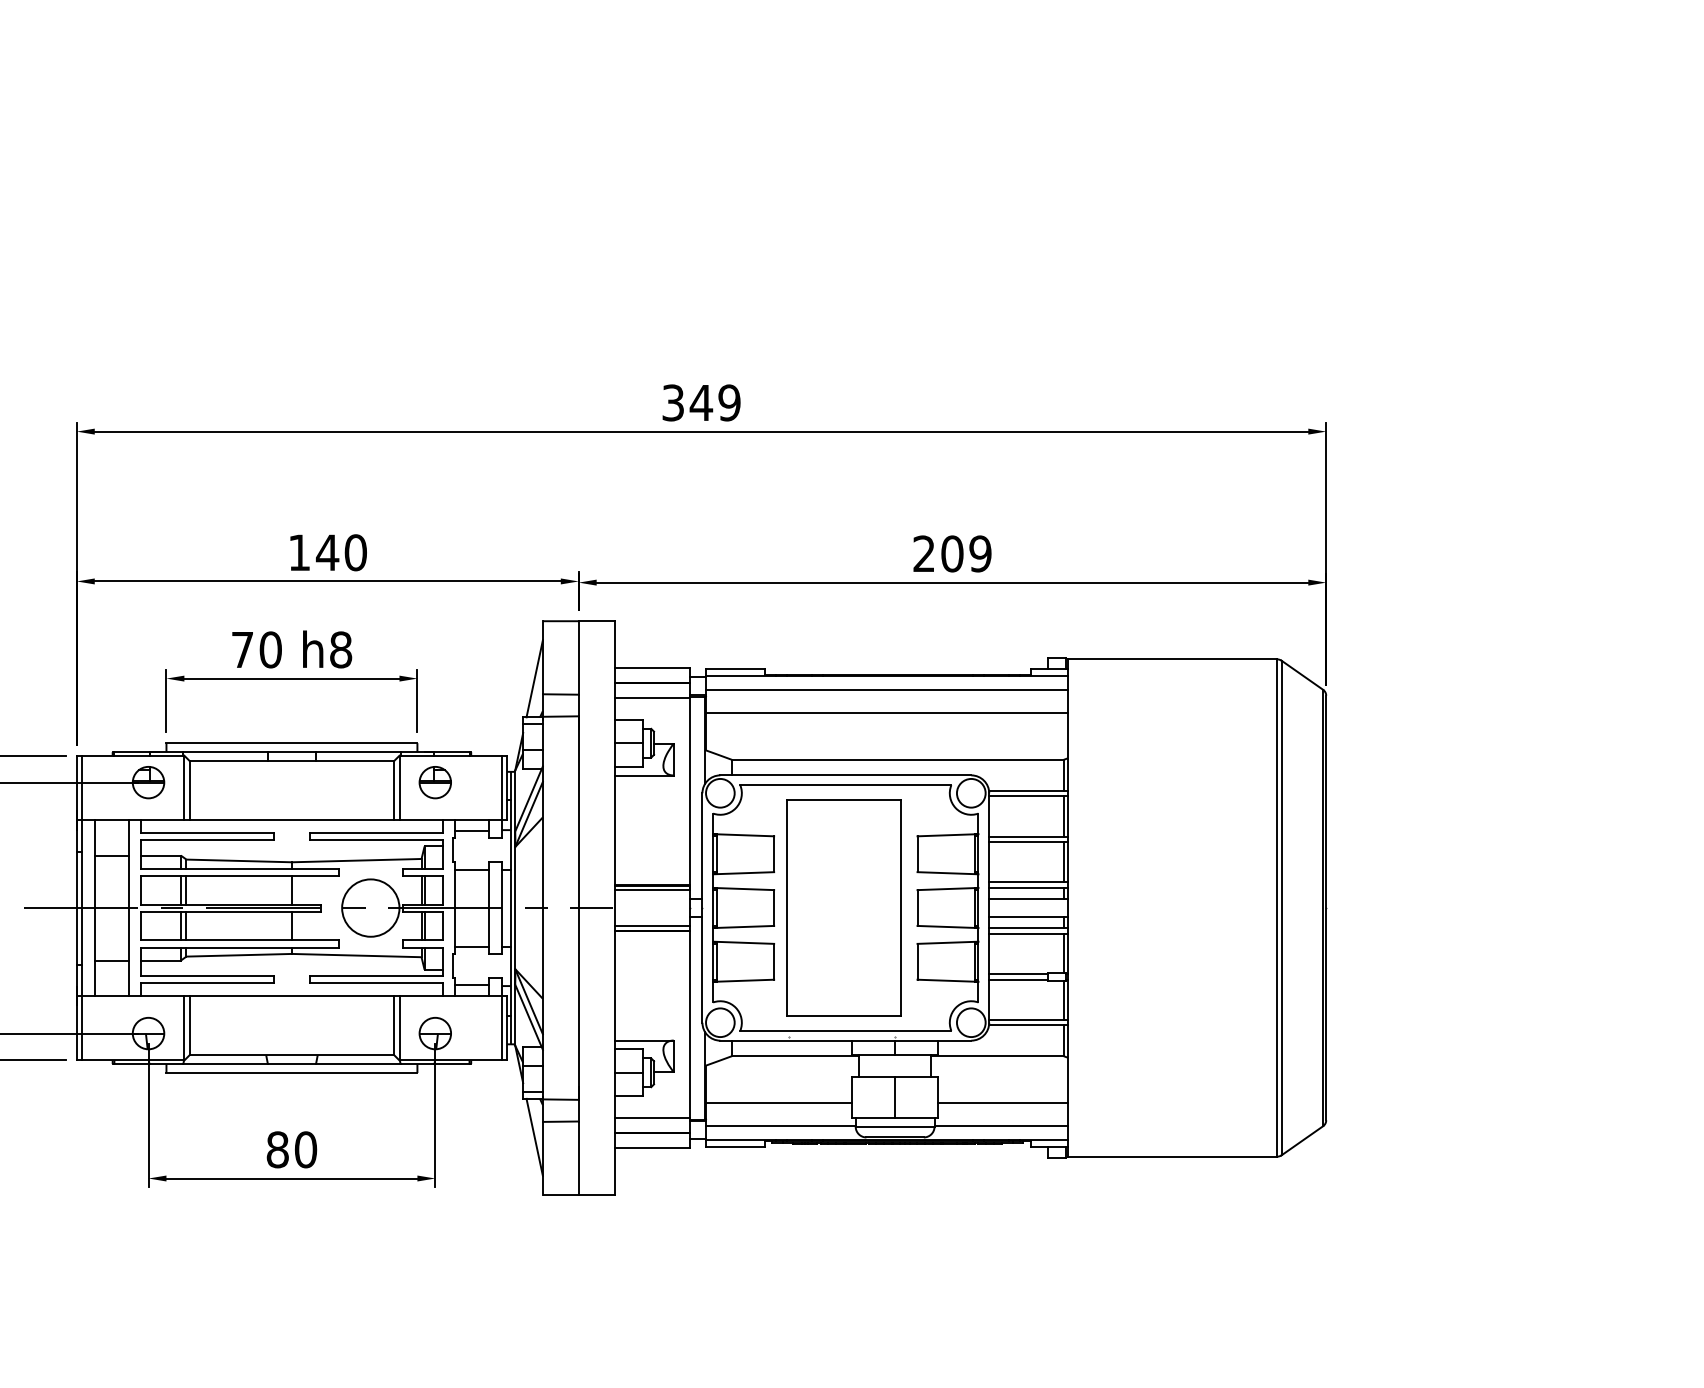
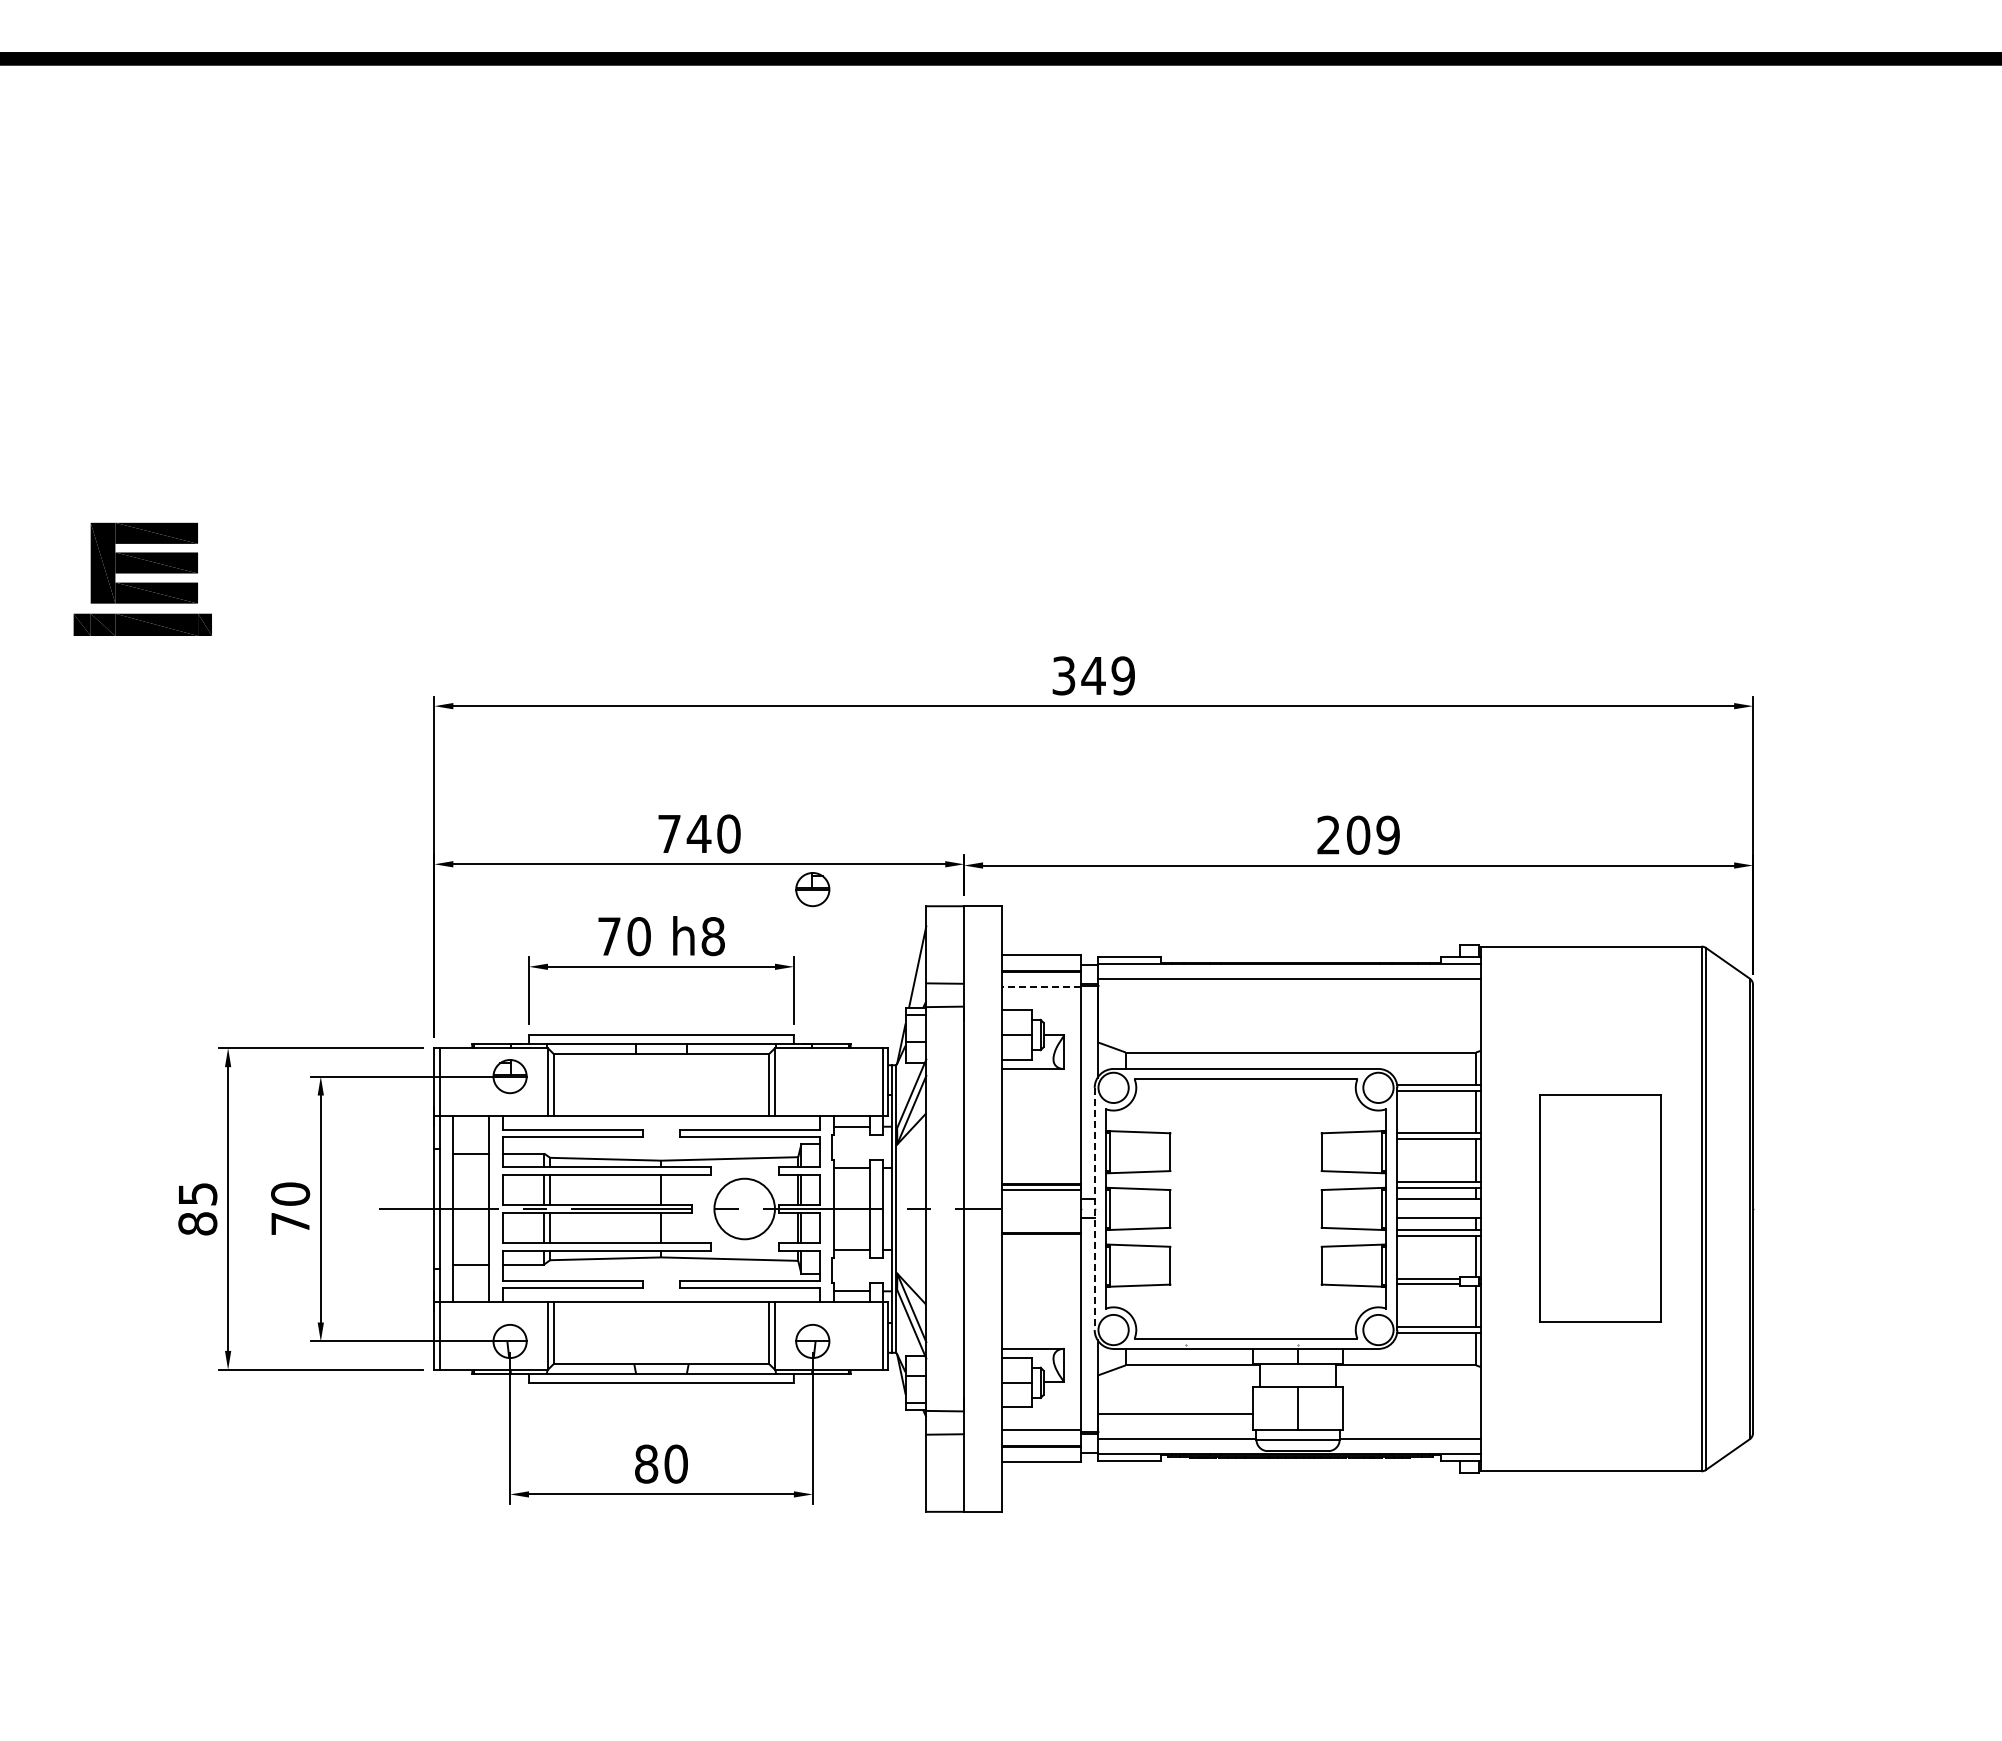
text: (299, 552) -> (669, 833), 140 -> 740
line: (652, 698) -> (1041, 987), solid -> dashed
line: (887, 713) -> (1289, 1003), removed
part: (435, 782) -> (812, 889), moved
part: (844, 907) -> (1600, 1208), moved
line: (702, 908) -> (1094, 1209), solid -> dashed
line: (652, 925) -> (1041, 1227), removed
line: (1002, 1102) -> (1411, 1414), removed
line: (534, 1136) -> (917, 1450), removed

